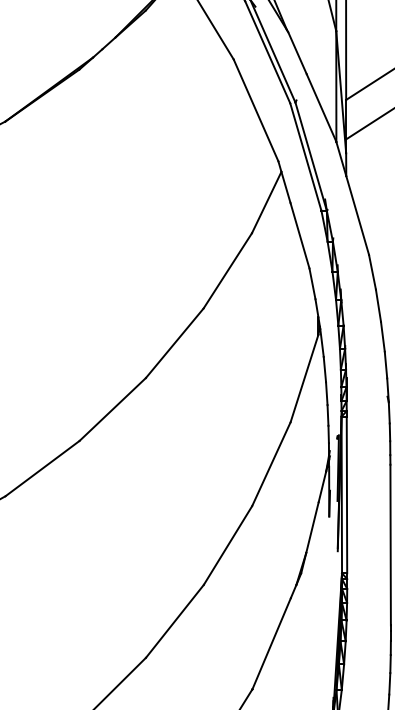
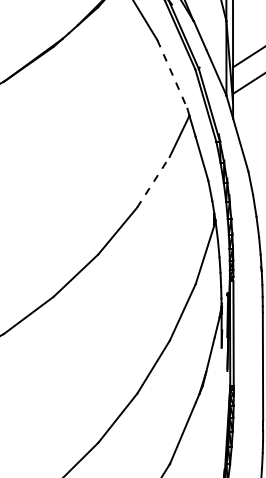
line: (256, 110) -> (172, 74), solid -> dashed
line: (227, 269) -> (153, 181), solid -> dashed

